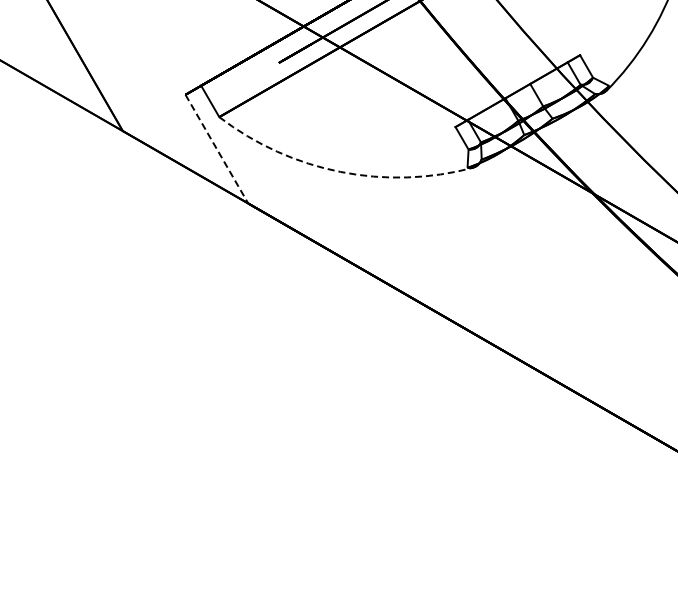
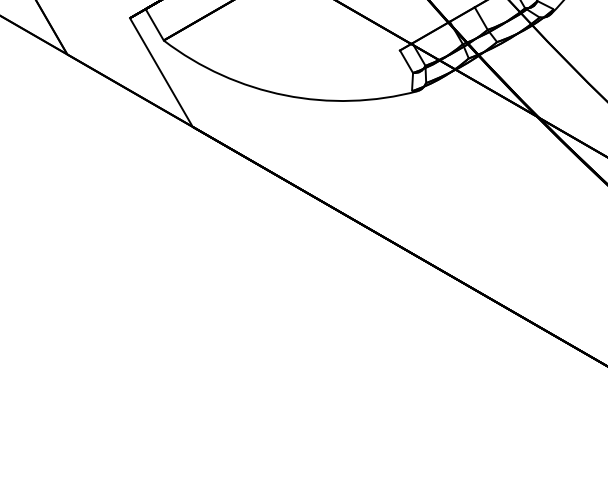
line: (216, 149) -> (160, 72), dashed -> solid
arc: (340, 171) -> (284, 94), dashed -> solid

